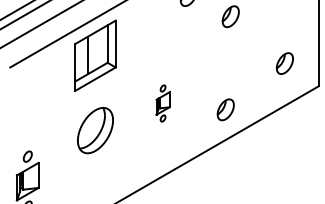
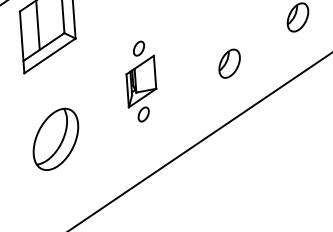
part: (162, 103) -> (140, 81), size x1.67
part: (225, 109) -> (229, 63), moved
part: (95, 130) -> (55, 139), moved

